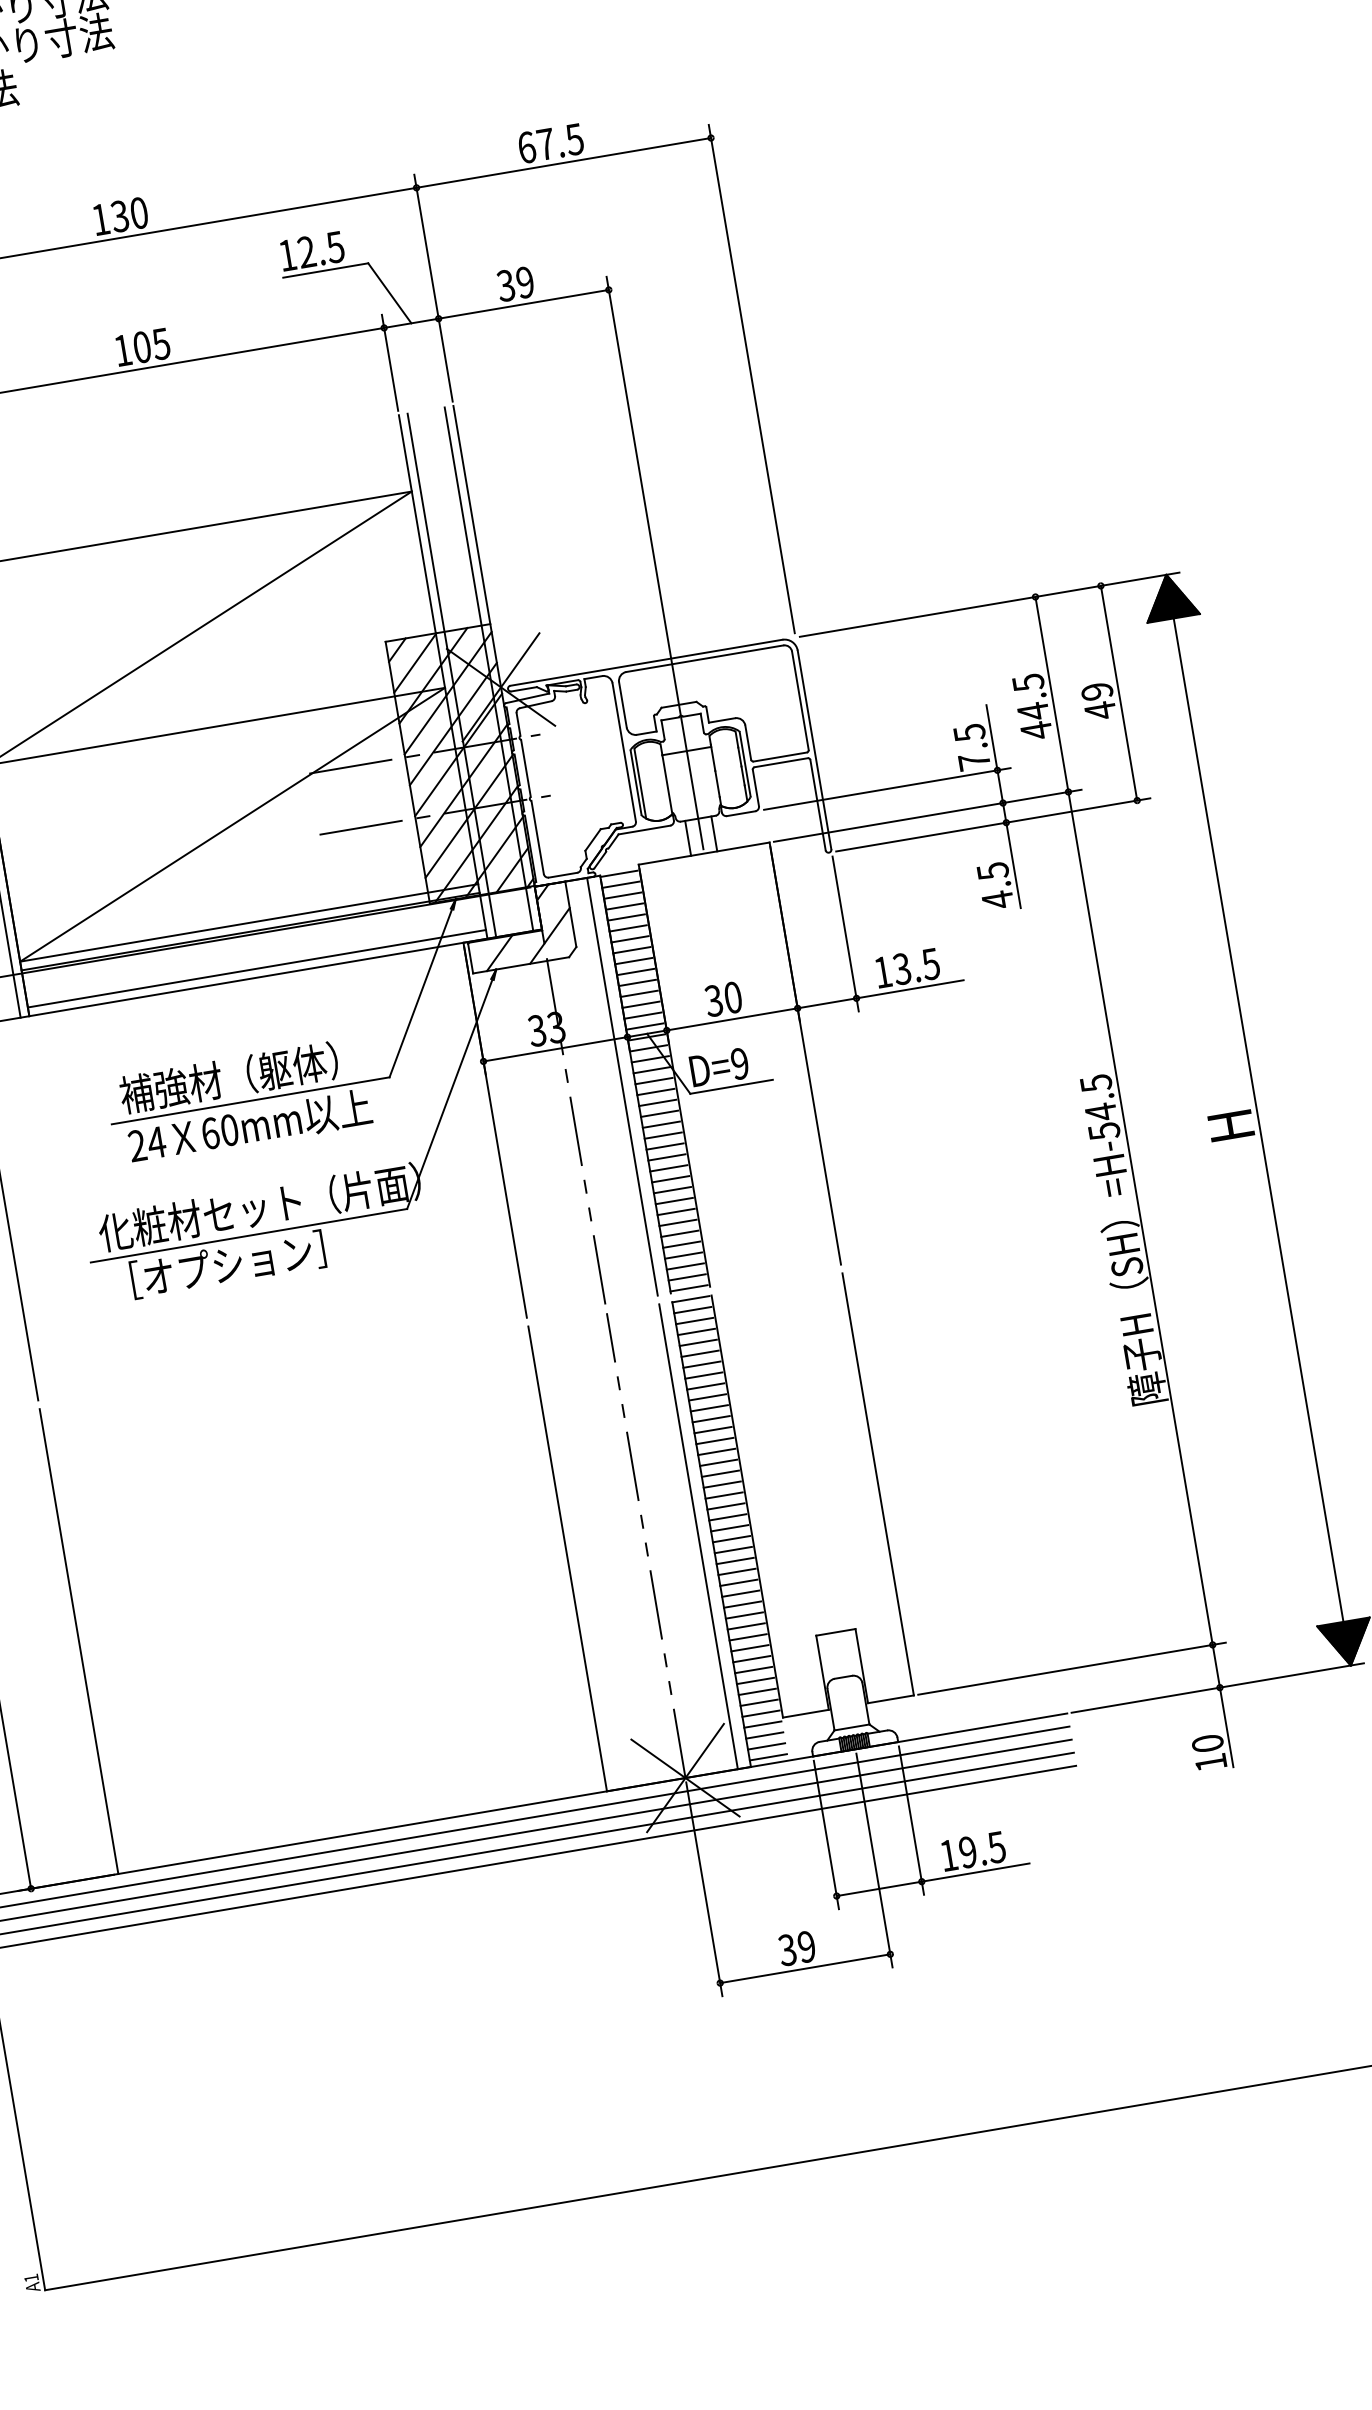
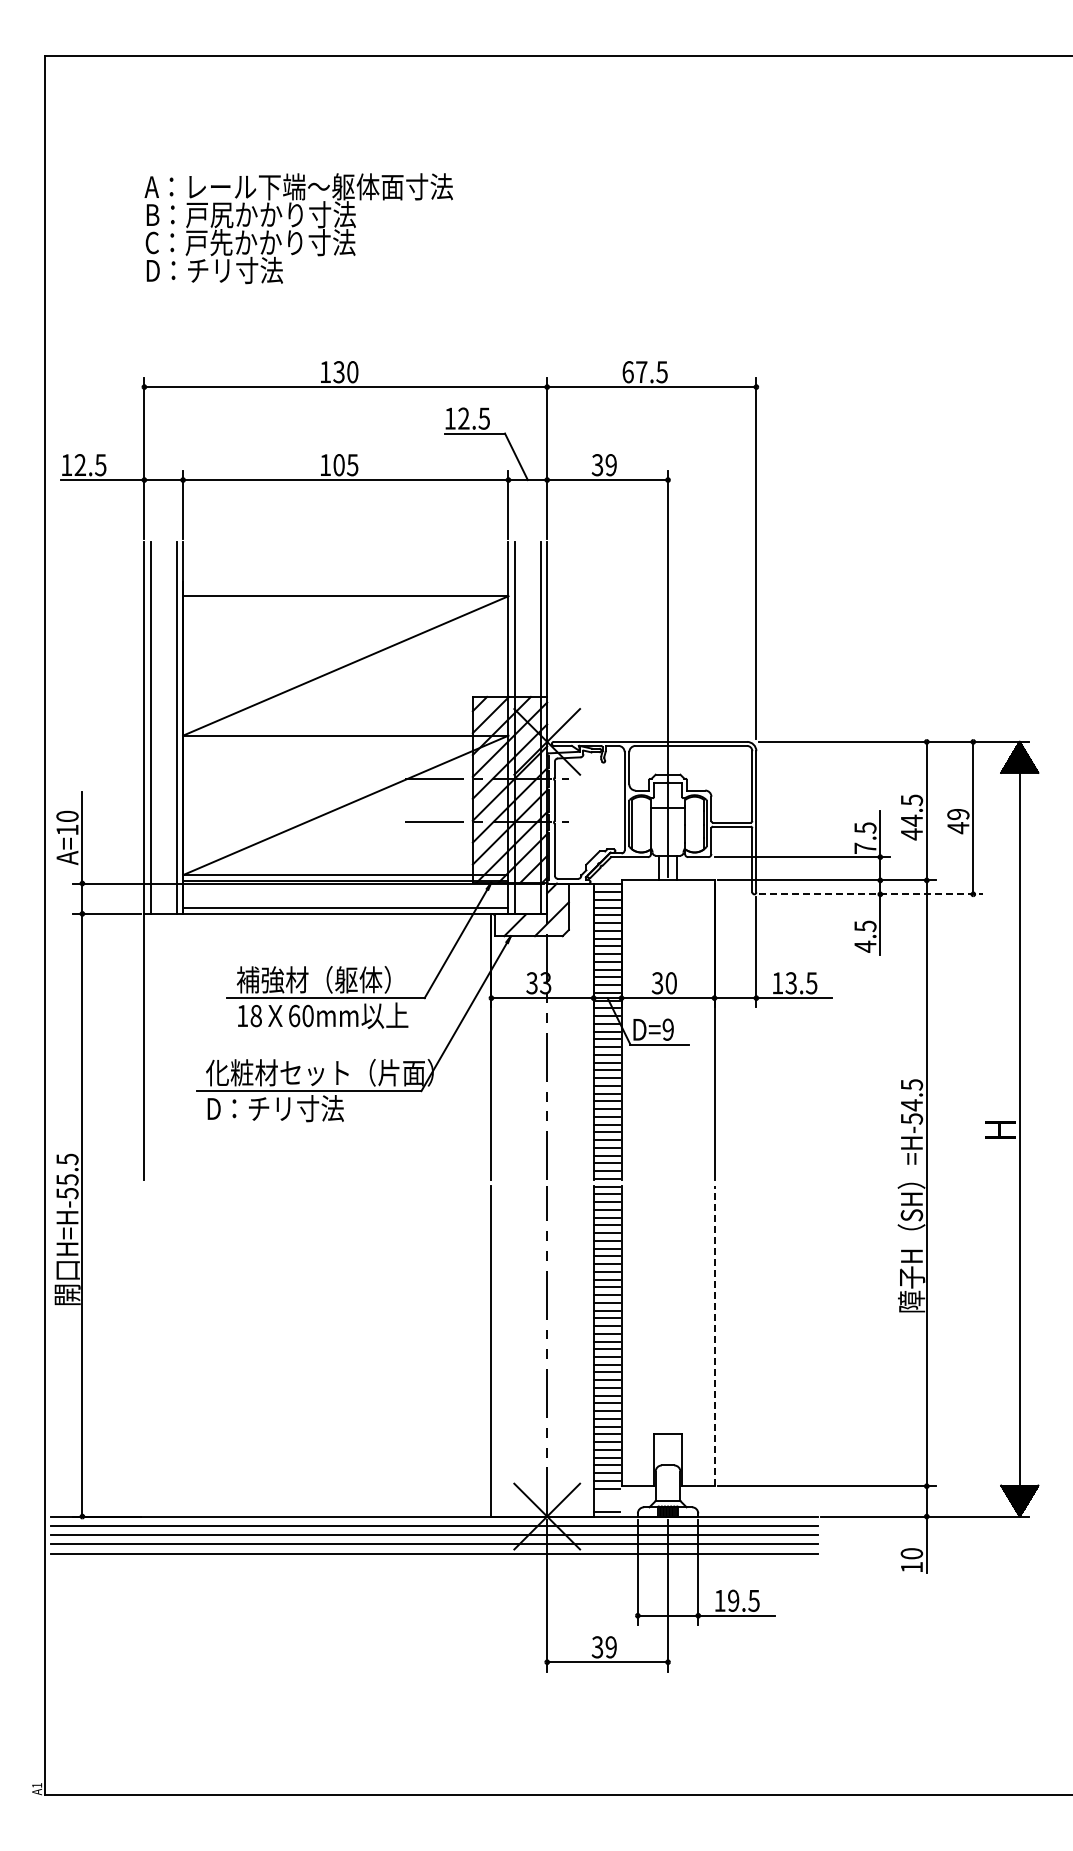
line: (993, 825) -> (871, 894), solid -> dashed
line: (622, 1086) -> (584, 1031), removed
text: (147, 1143) -> (249, 1015), 24 -> 18
text: (217, 1266) -> (283, 1108), ［オプション］ -> D：チリ寸法
line: (878, 1484) -> (714, 1336), solid -> dashed
line: (698, 1536) -> (584, 1351), removed
line: (79, 1641) -> (144, 1351), removed
line: (764, 1735) -> (606, 1496), removed
line: (766, 1746) -> (606, 1504), removed

